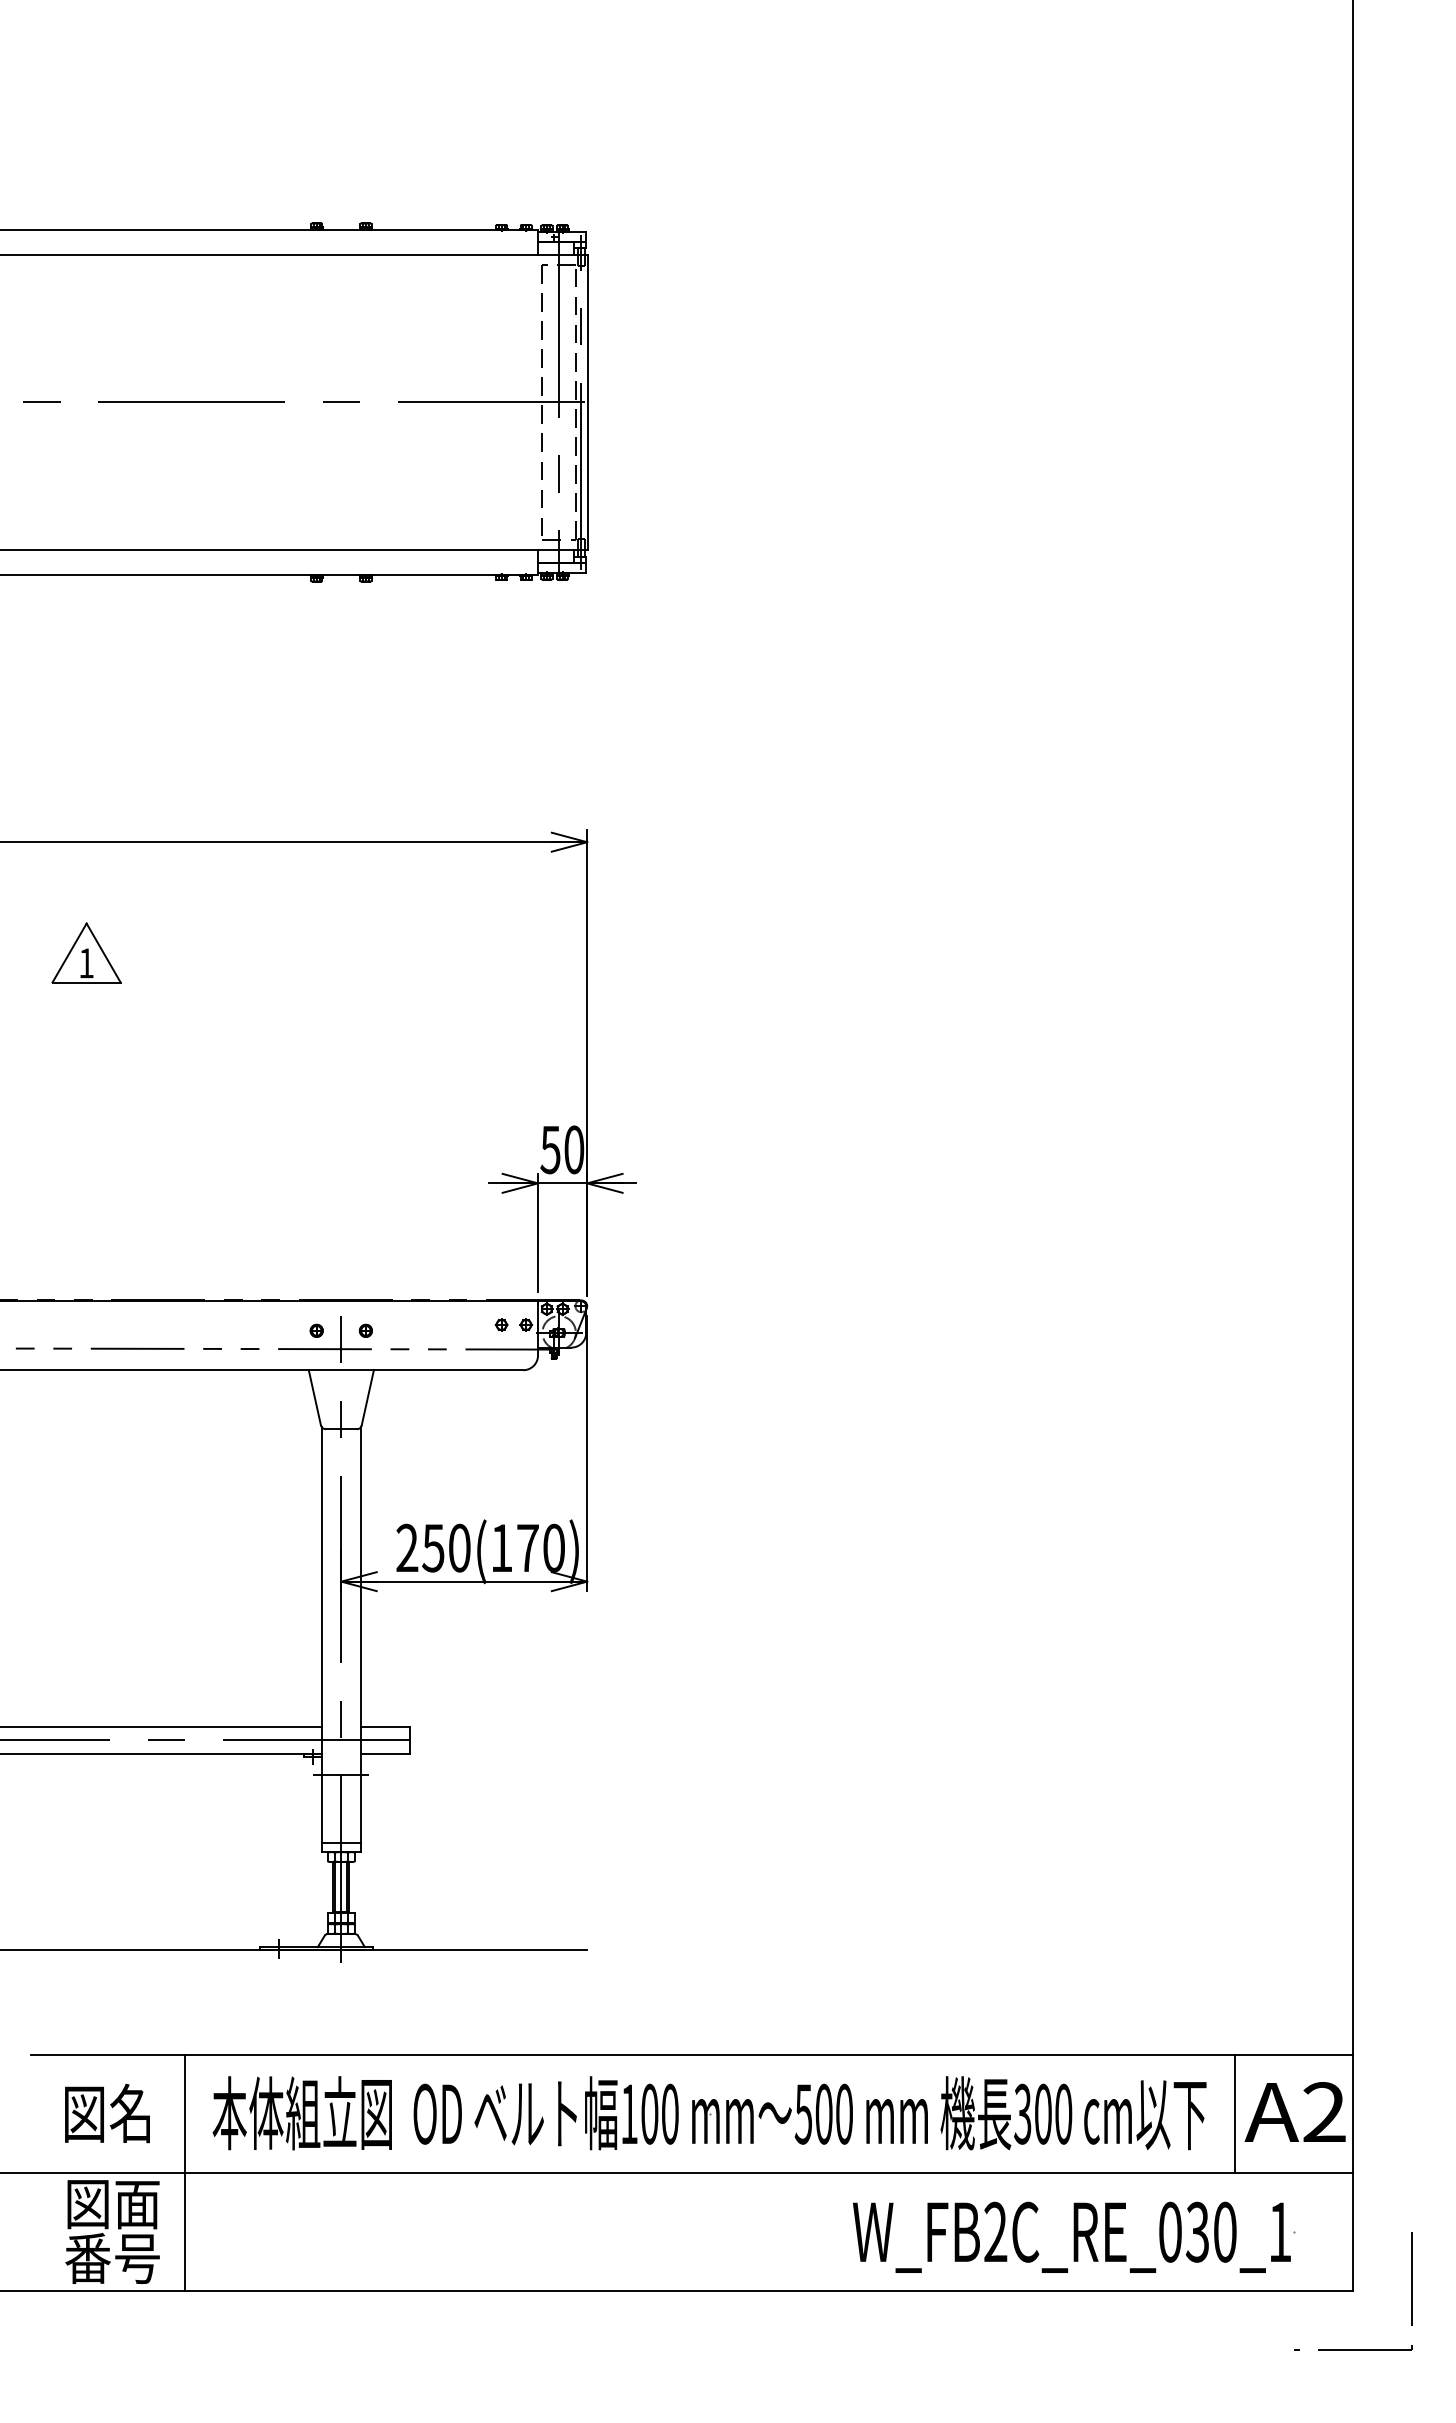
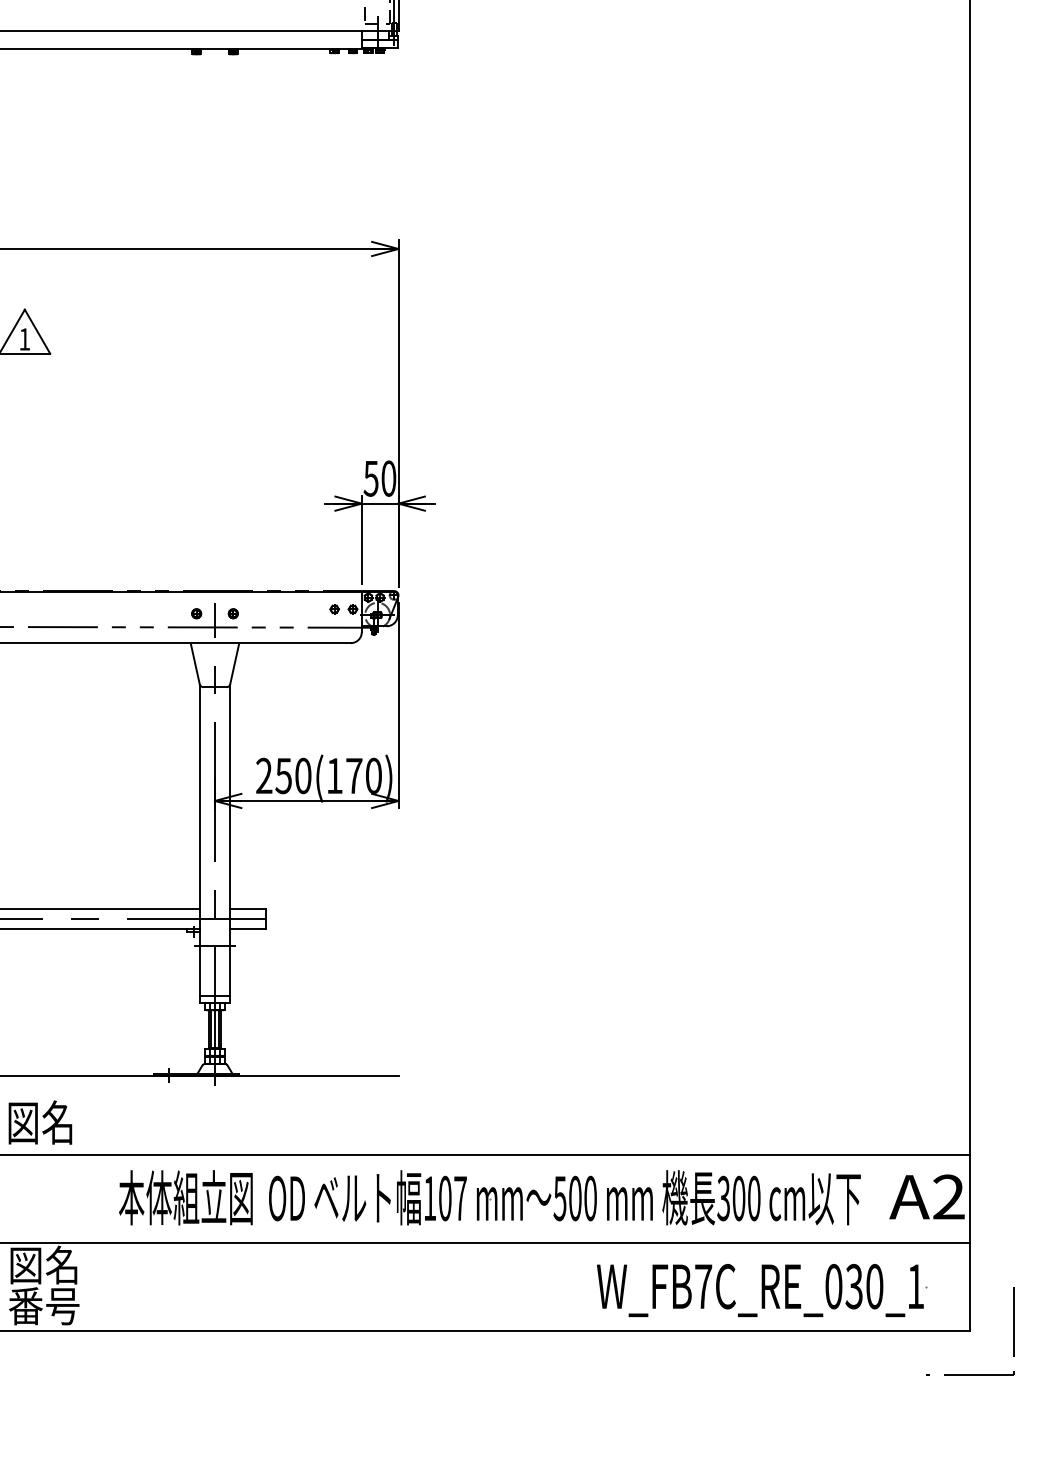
text: (107, 2113) -> (40, 1122), moved
text: (670, 2113) -> (460, 1198), 100 -> 107
line: (1235, 2114) -> (882, 1198), removed
line: (184, 2173) -> (97, 1242), removed
text: (136, 2203) -> (62, 1265), 図面 -> 図名
text: (995, 2231) -> (703, 1286), W_FB2C_RE_030_1 -> W_FB7C_RE_030_1

